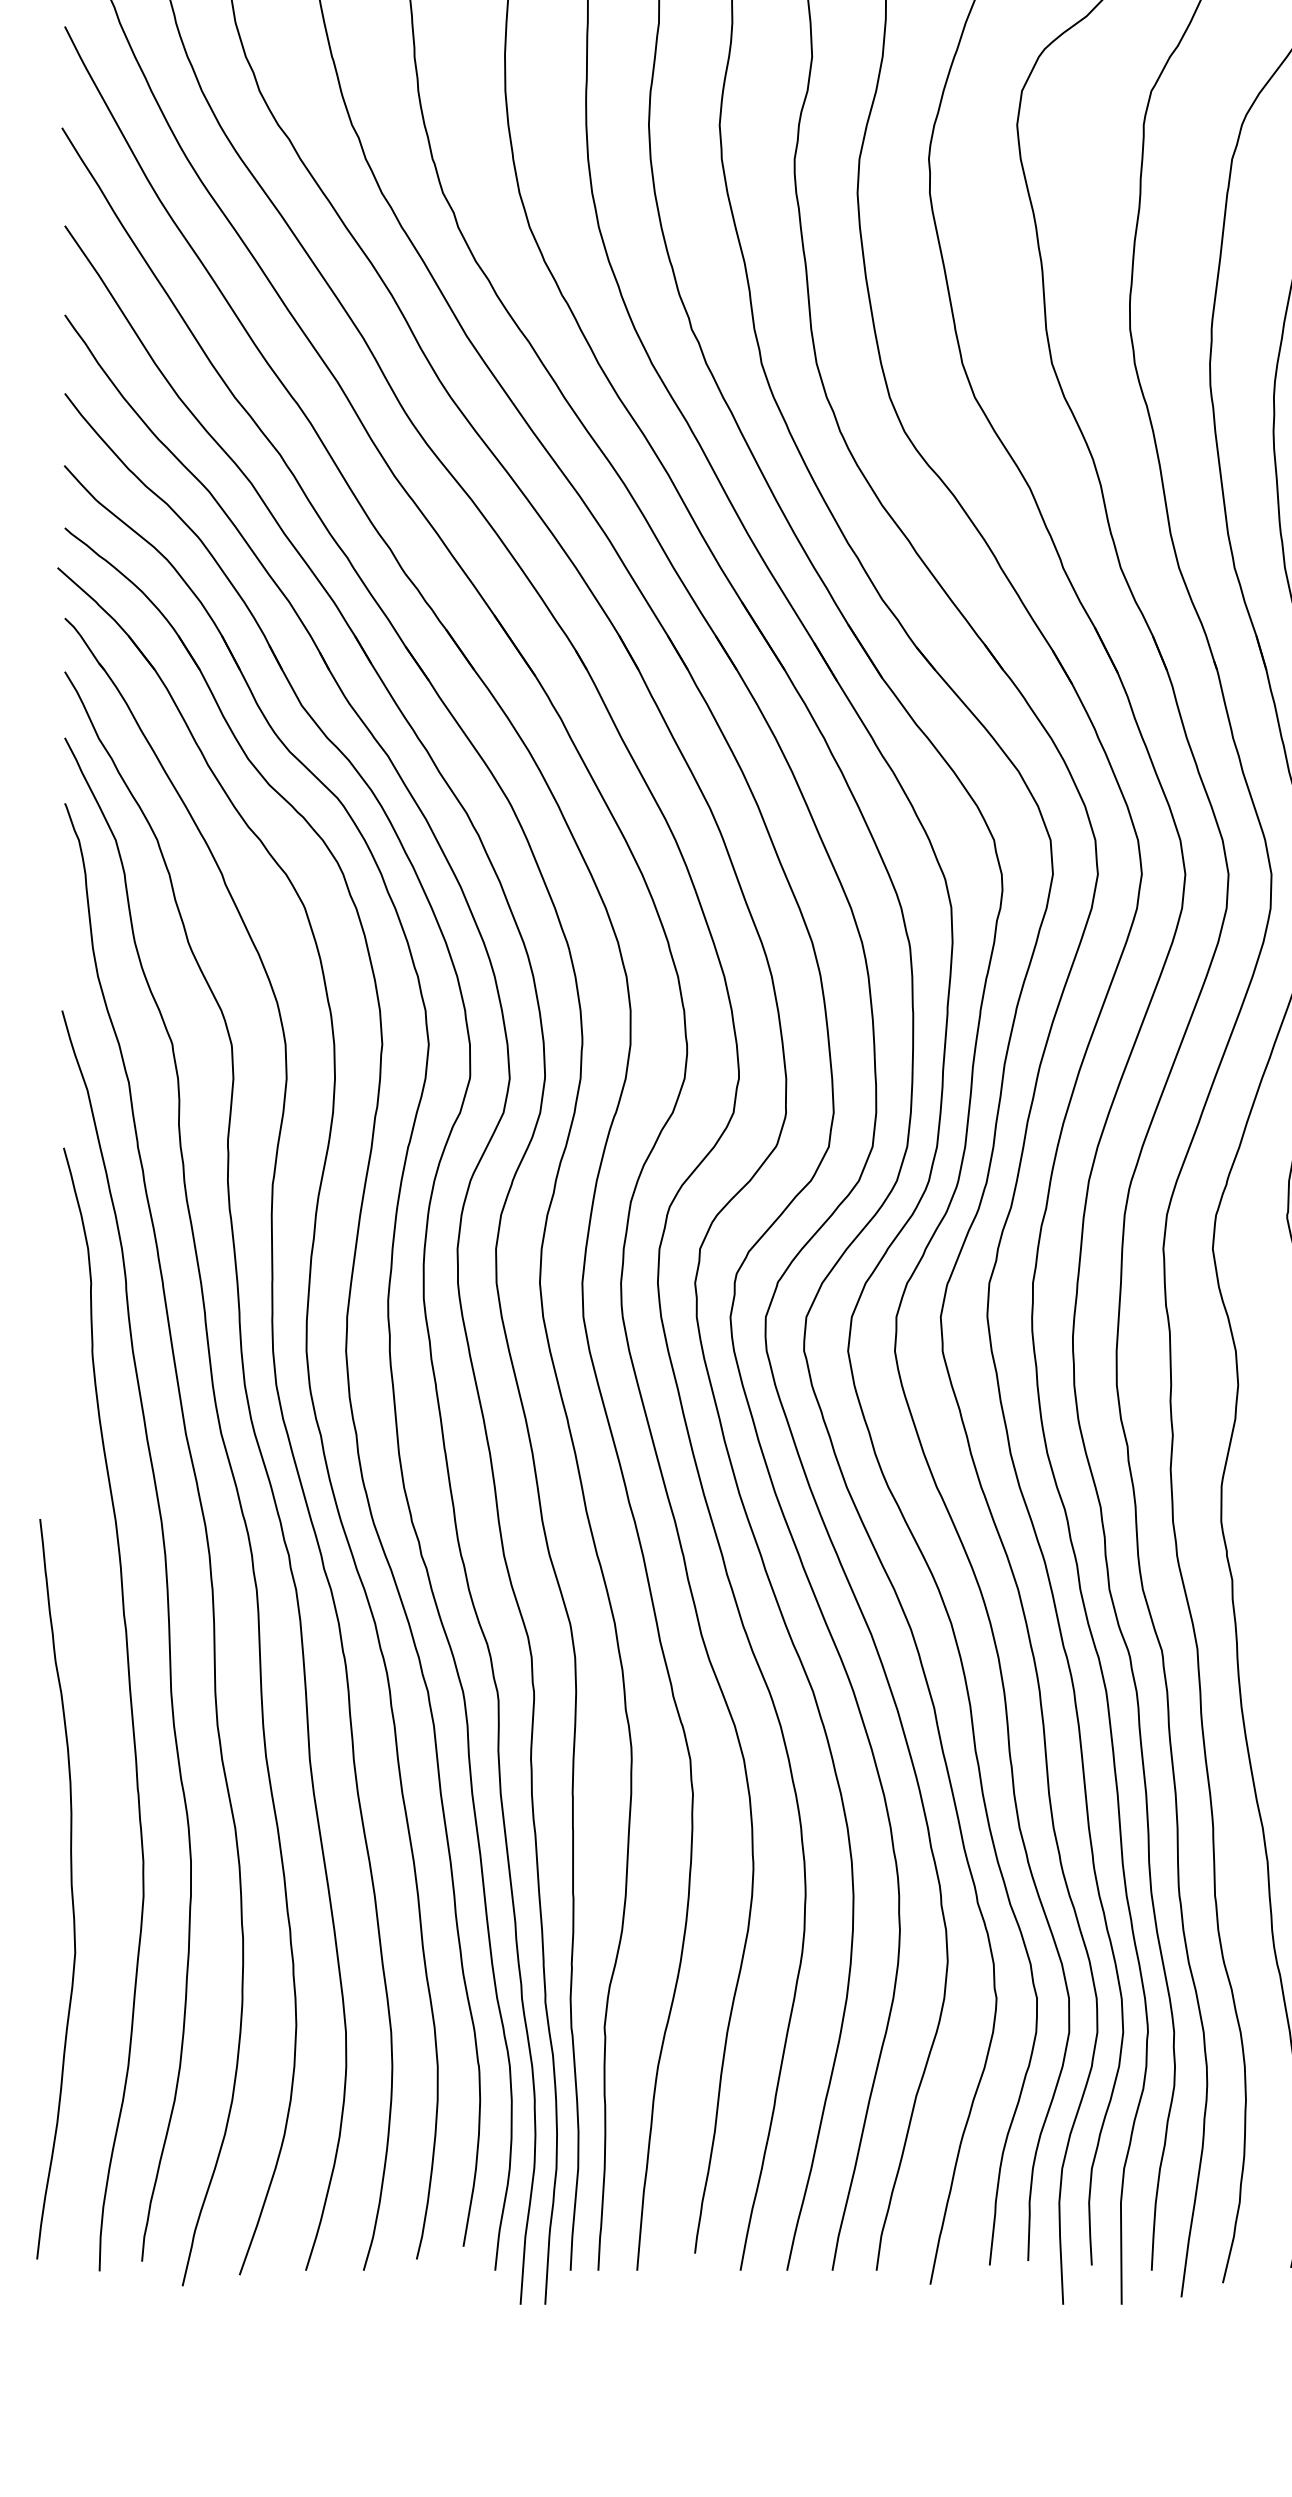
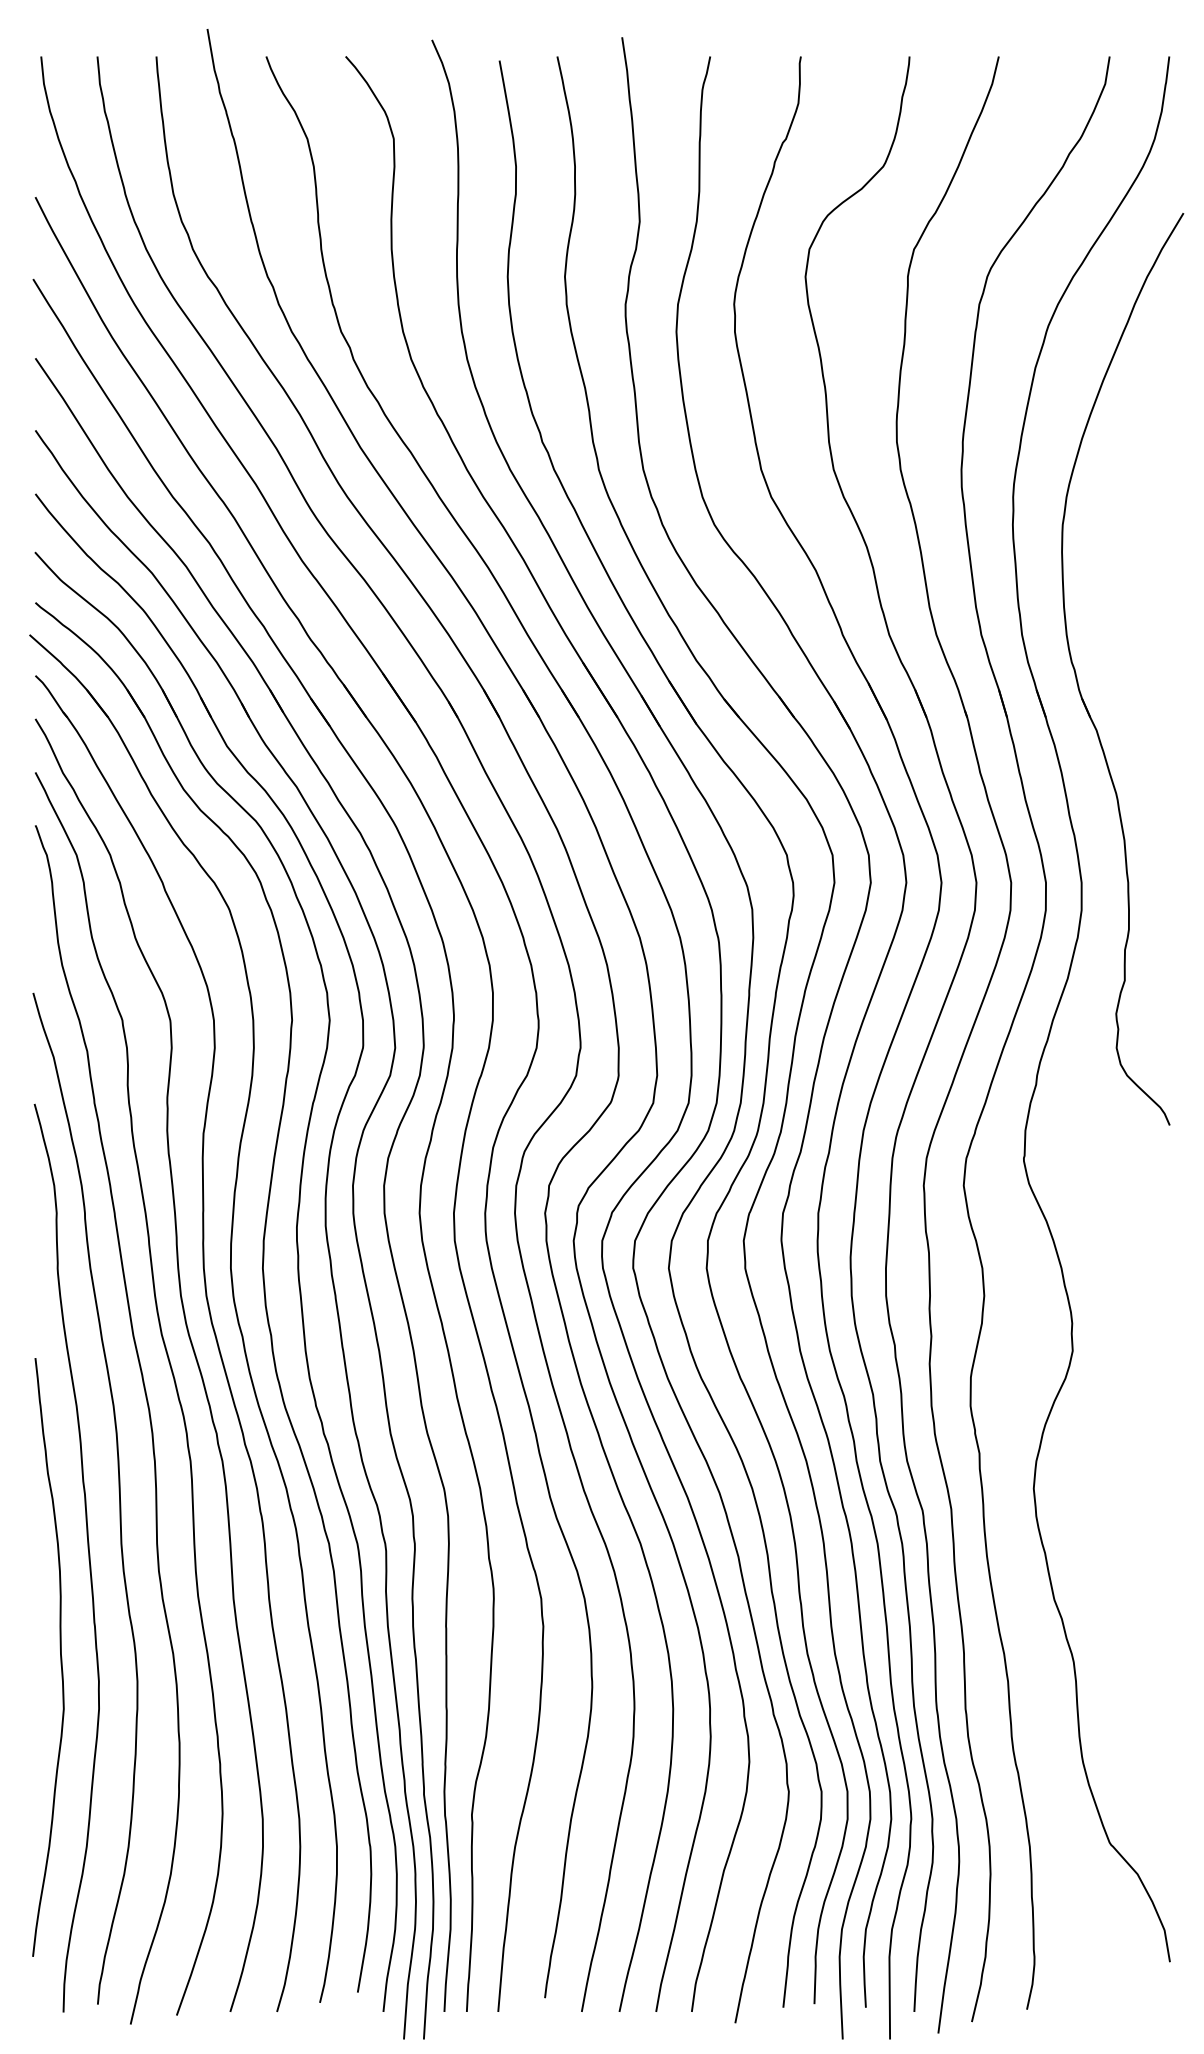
curve: (71, 1889) -> (60, 1657), moved

